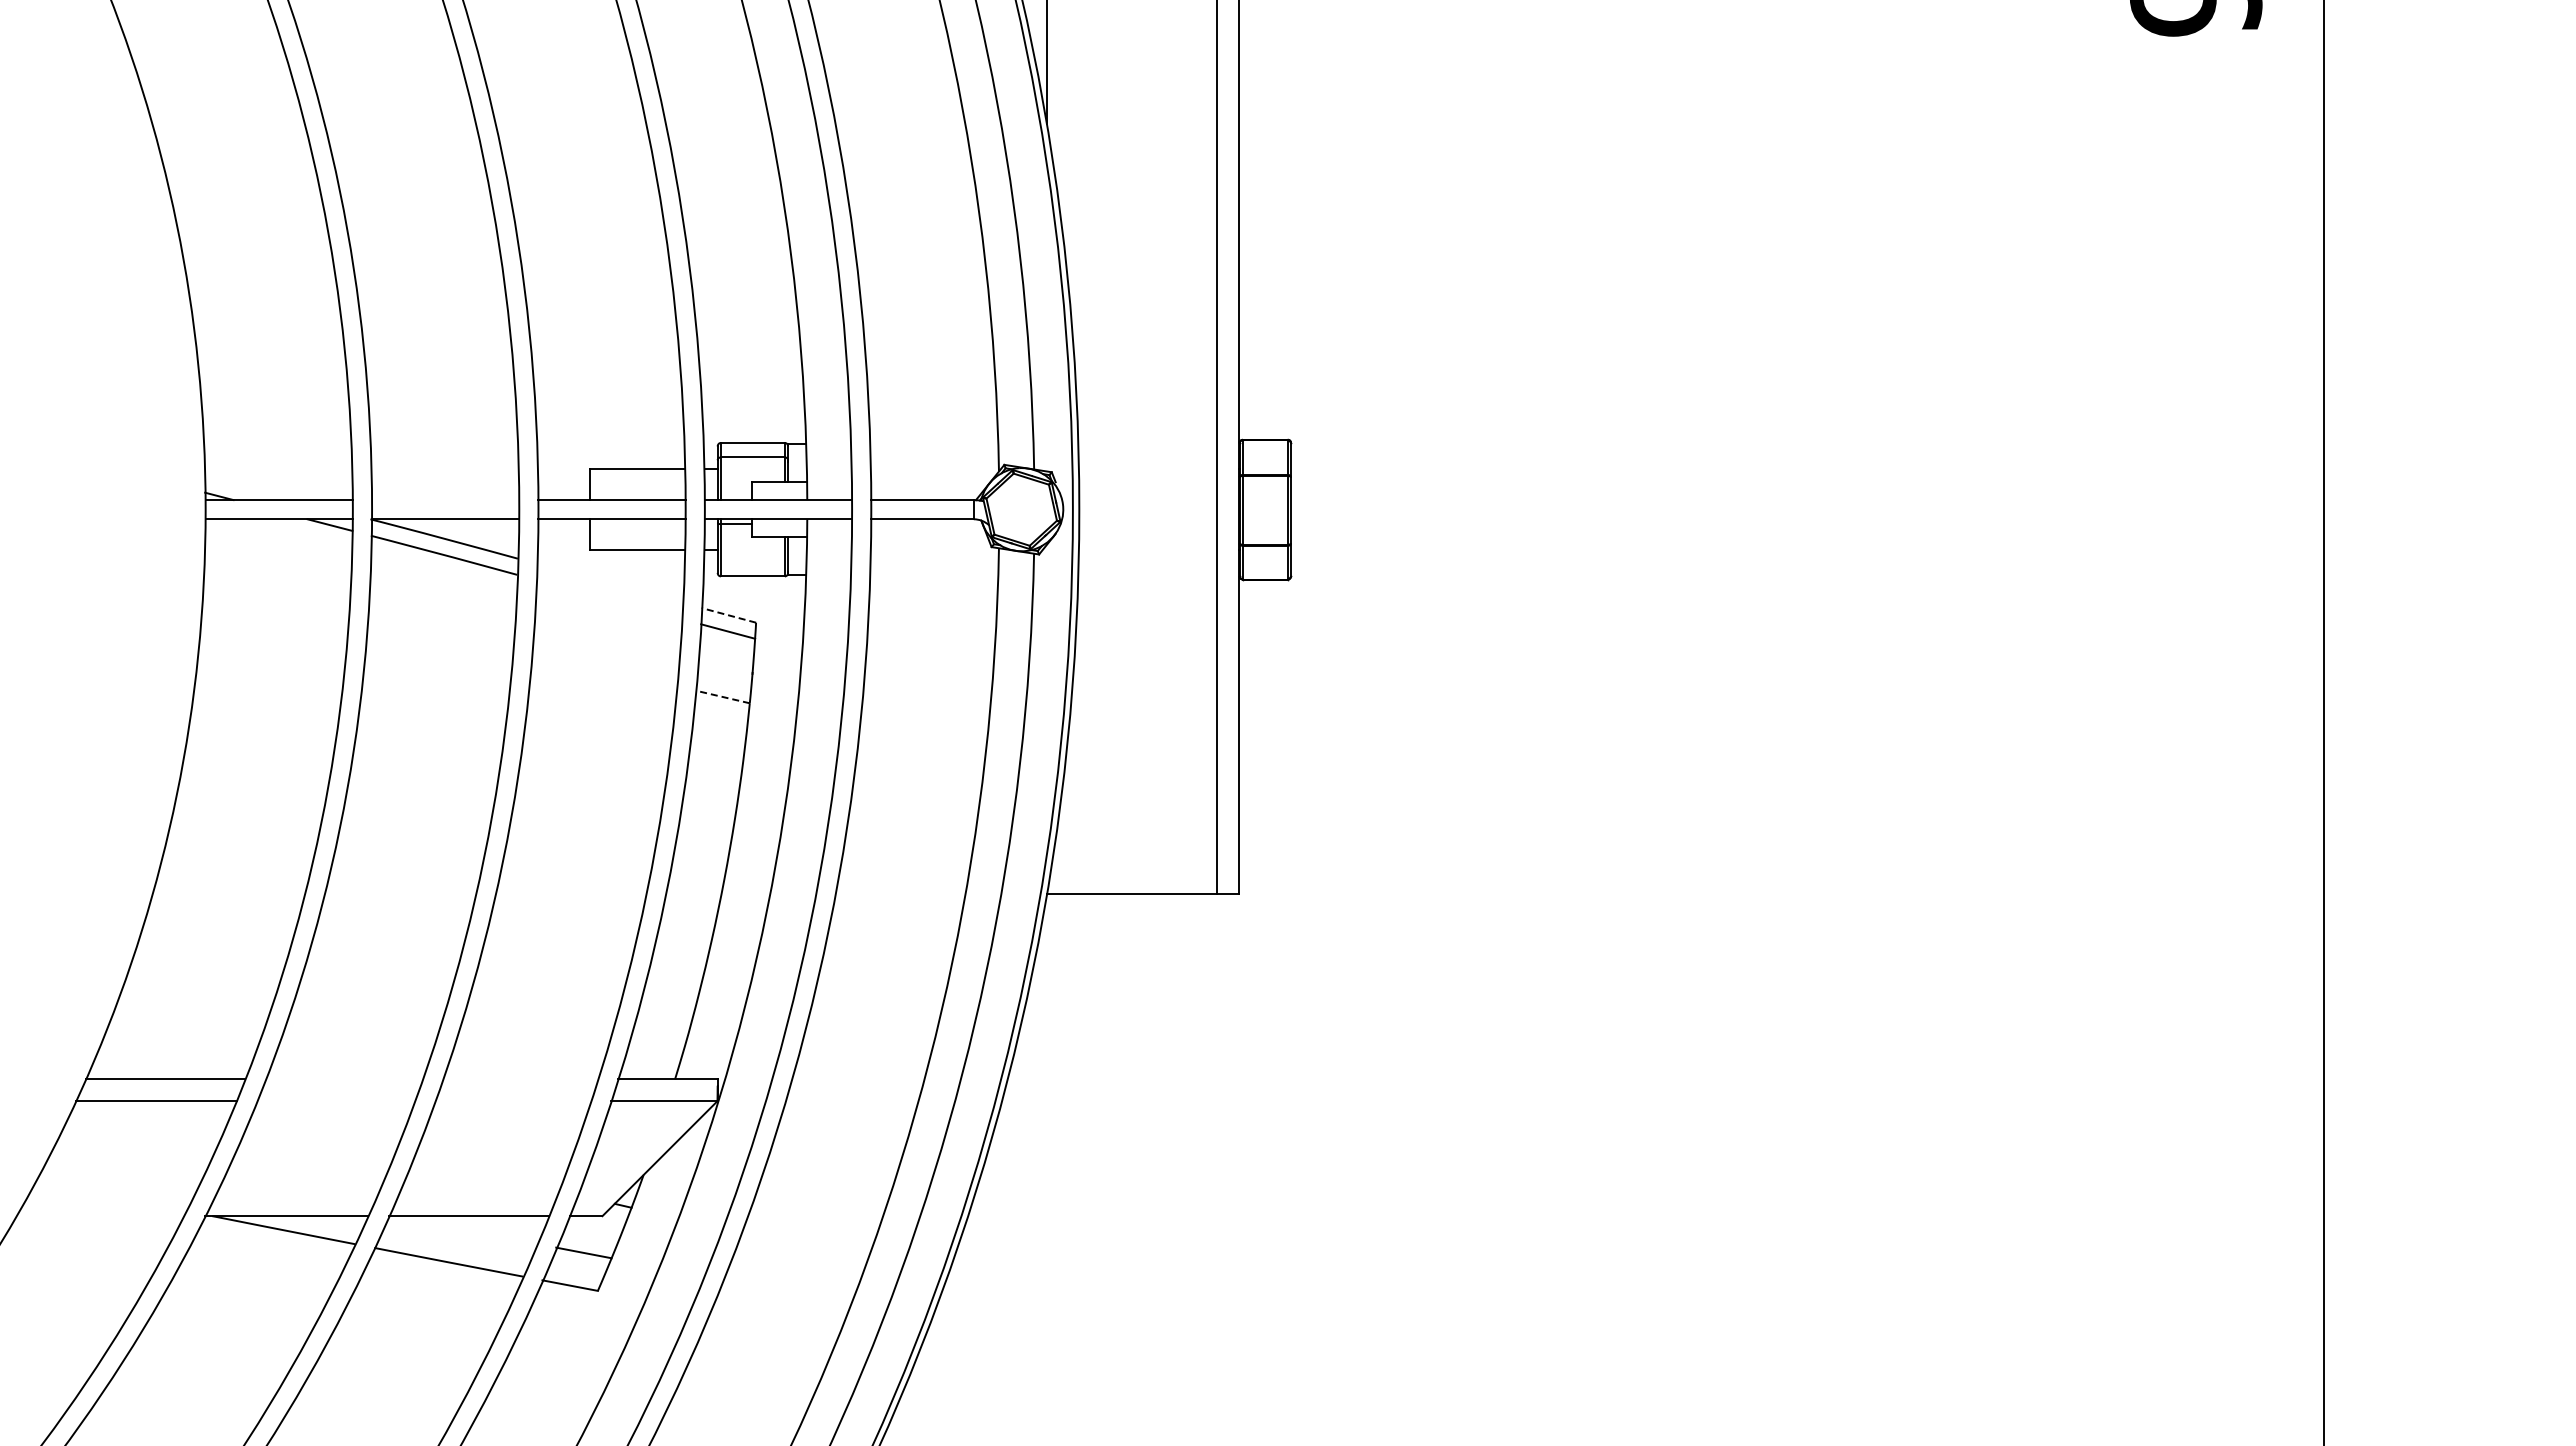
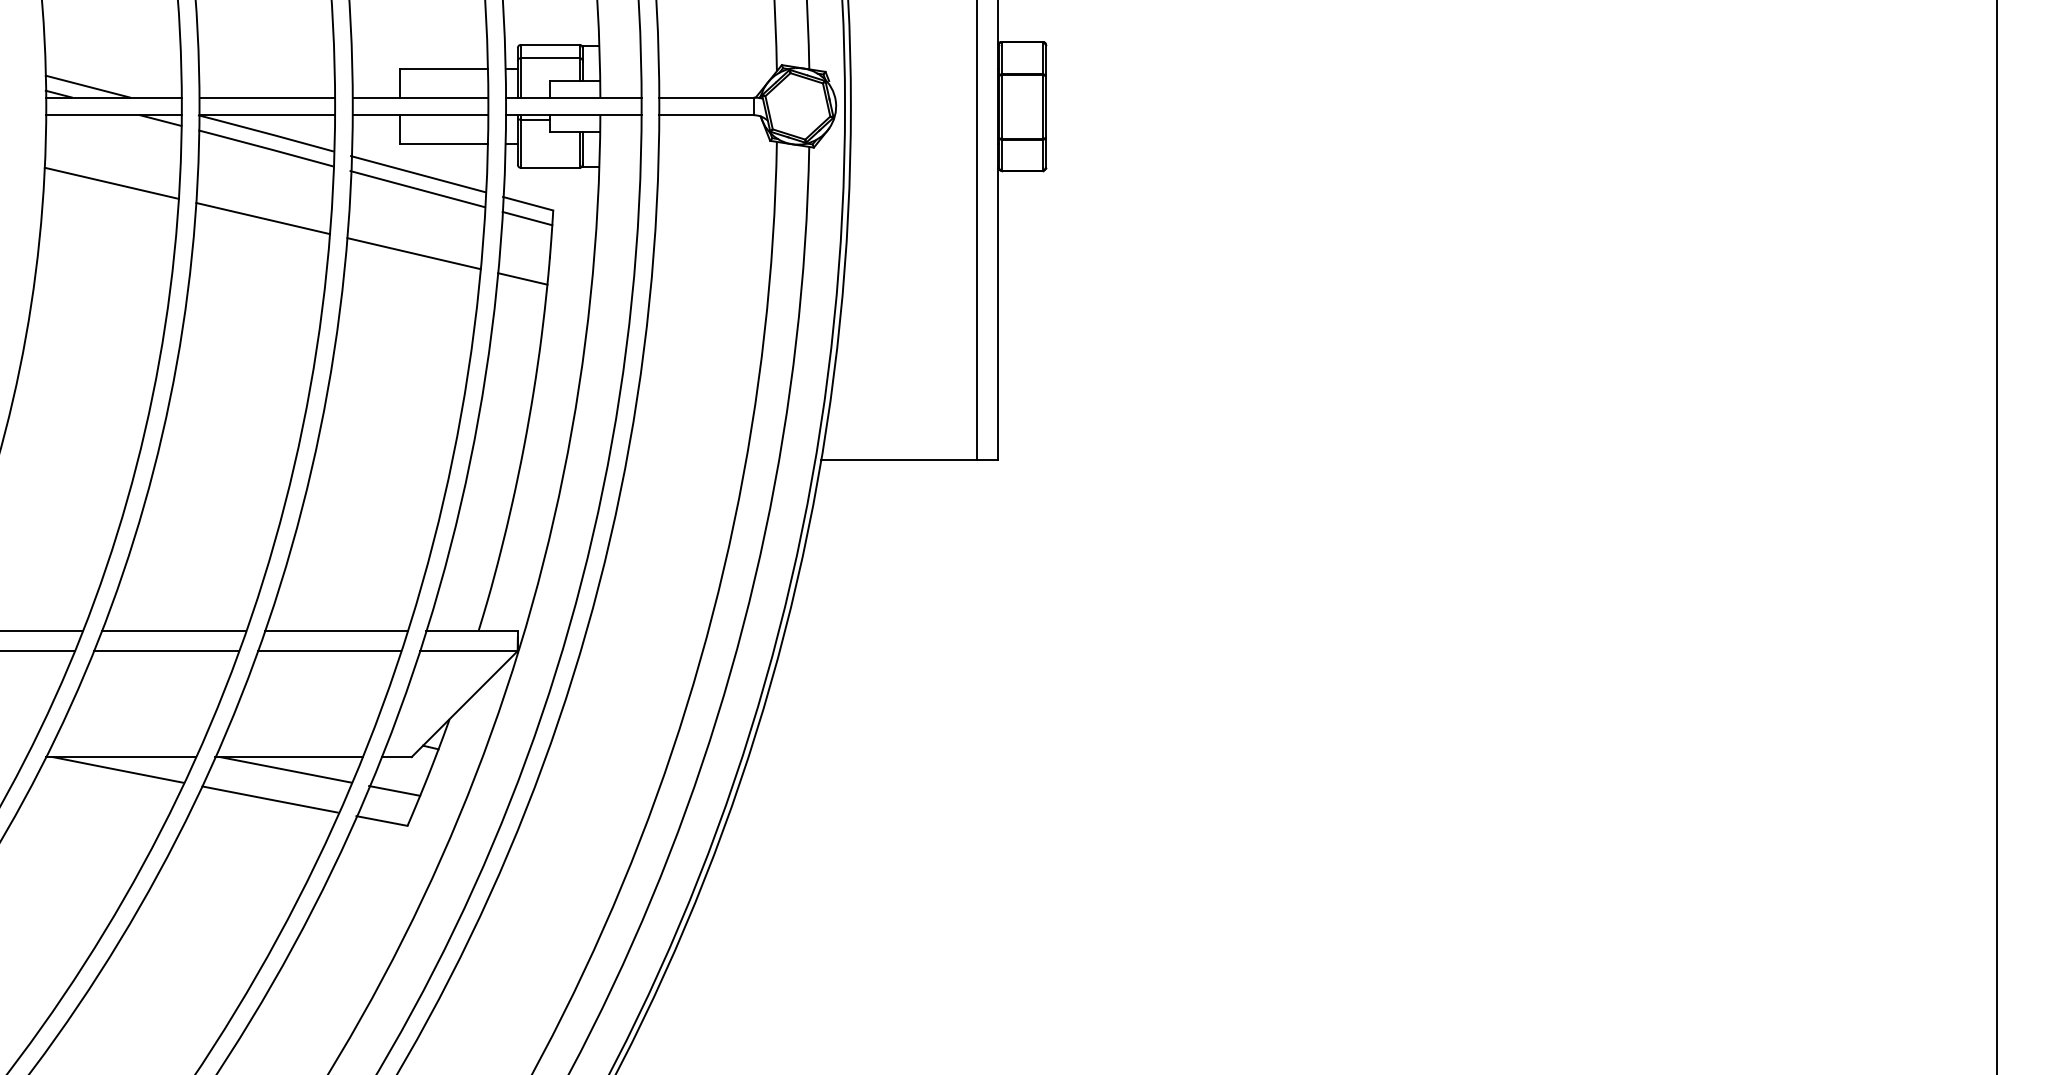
line: (250, 488) -> (87, 86), added
line: (445, 500) -> (267, 97), added
line: (609, 582) -> (418, 173), added
line: (276, 593) -> (111, 183), added
line: (608, 599) -> (417, 189), added
line: (728, 615) -> (527, 203), dashed -> solid
line: (440, 631) -> (262, 218), added
line: (604, 669) -> (413, 253), added
line: (722, 696) -> (522, 278), dashed -> solid
line: (343, 1079) -> (173, 631), added
line: (520, 1079) -> (336, 631), added
line: (335, 1101) -> (165, 651), added
line: (513, 1101) -> (329, 651), added
line: (465, 1229) -> (285, 769), added

